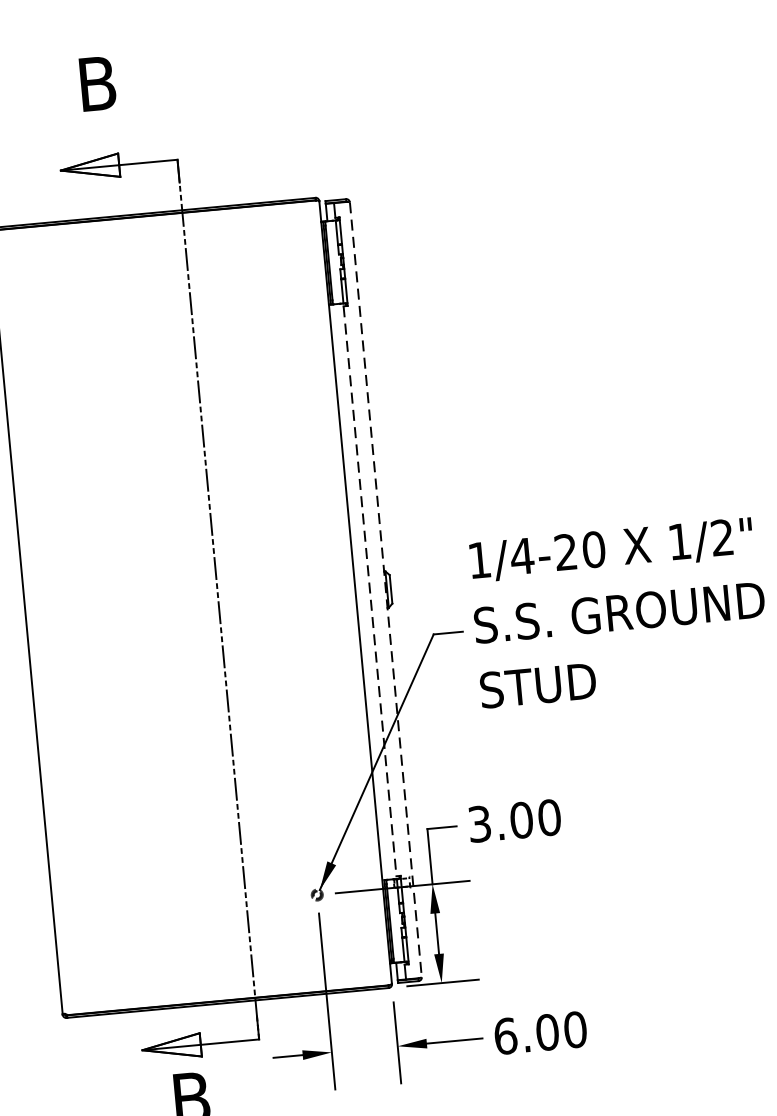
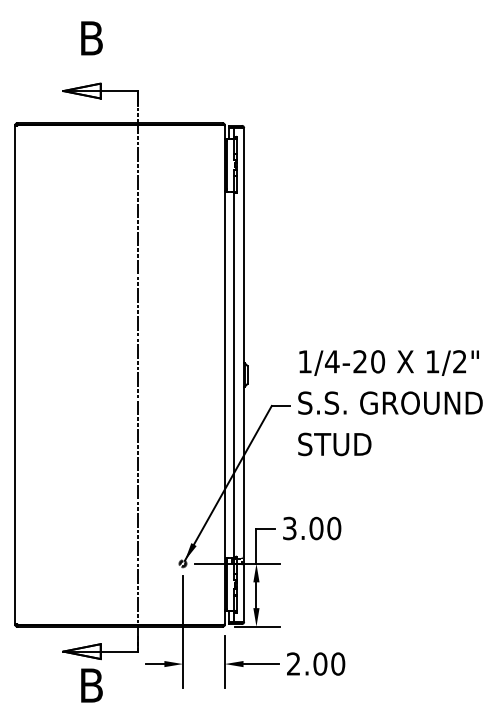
line: (386, 589) -> (244, 374), dashed -> solid
line: (370, 590) -> (234, 374), dashed -> solid
text: (505, 1035) -> (293, 663), 6.00 -> 2.00

